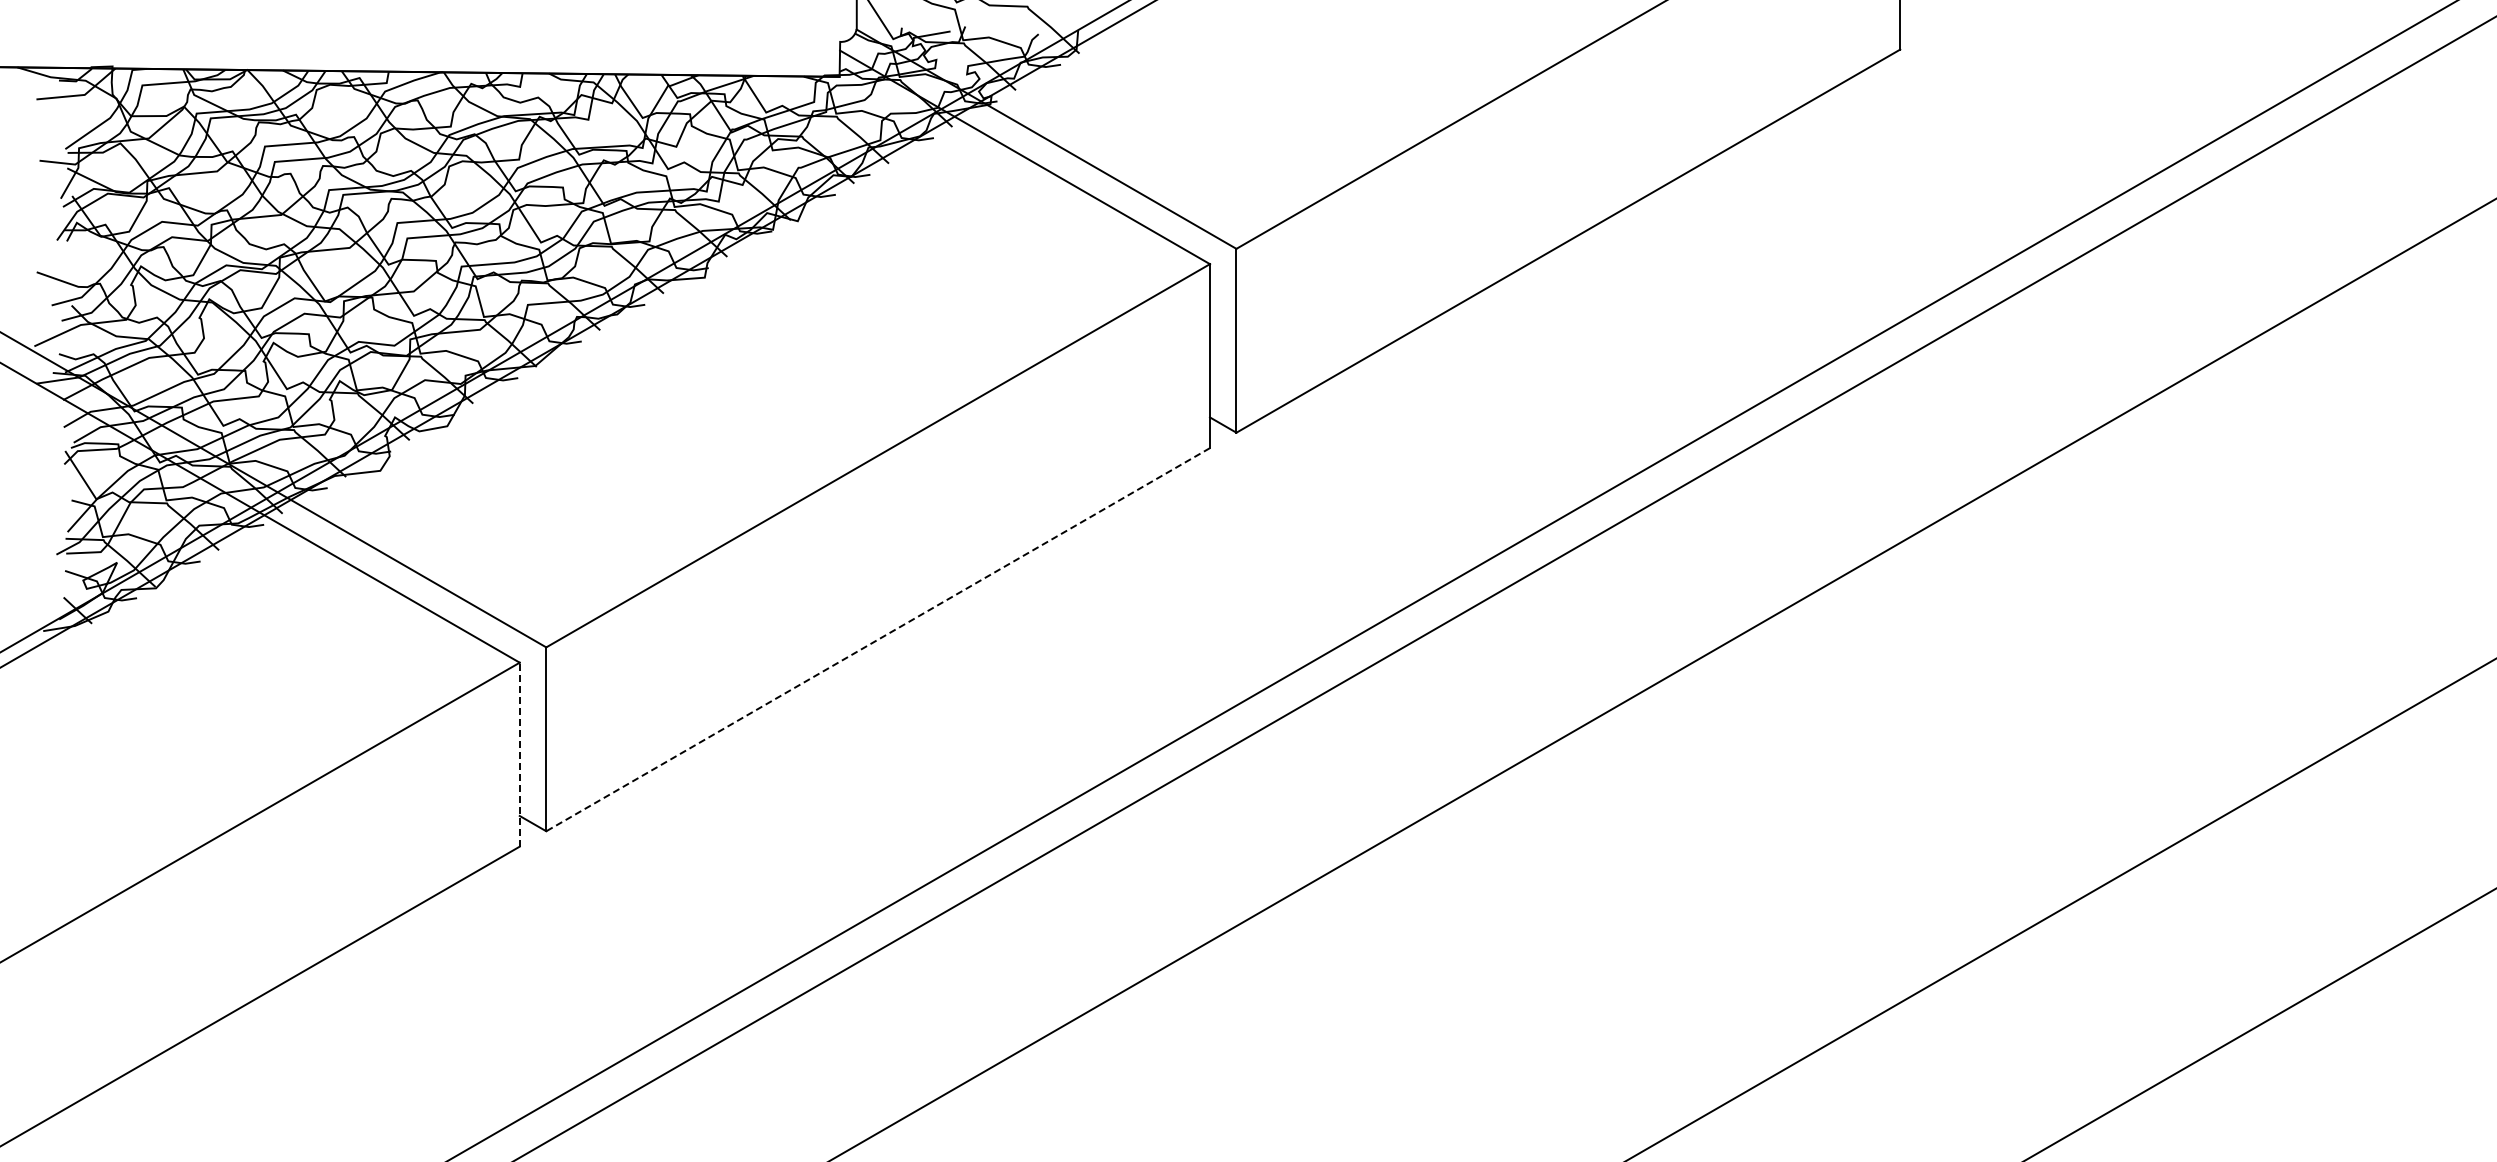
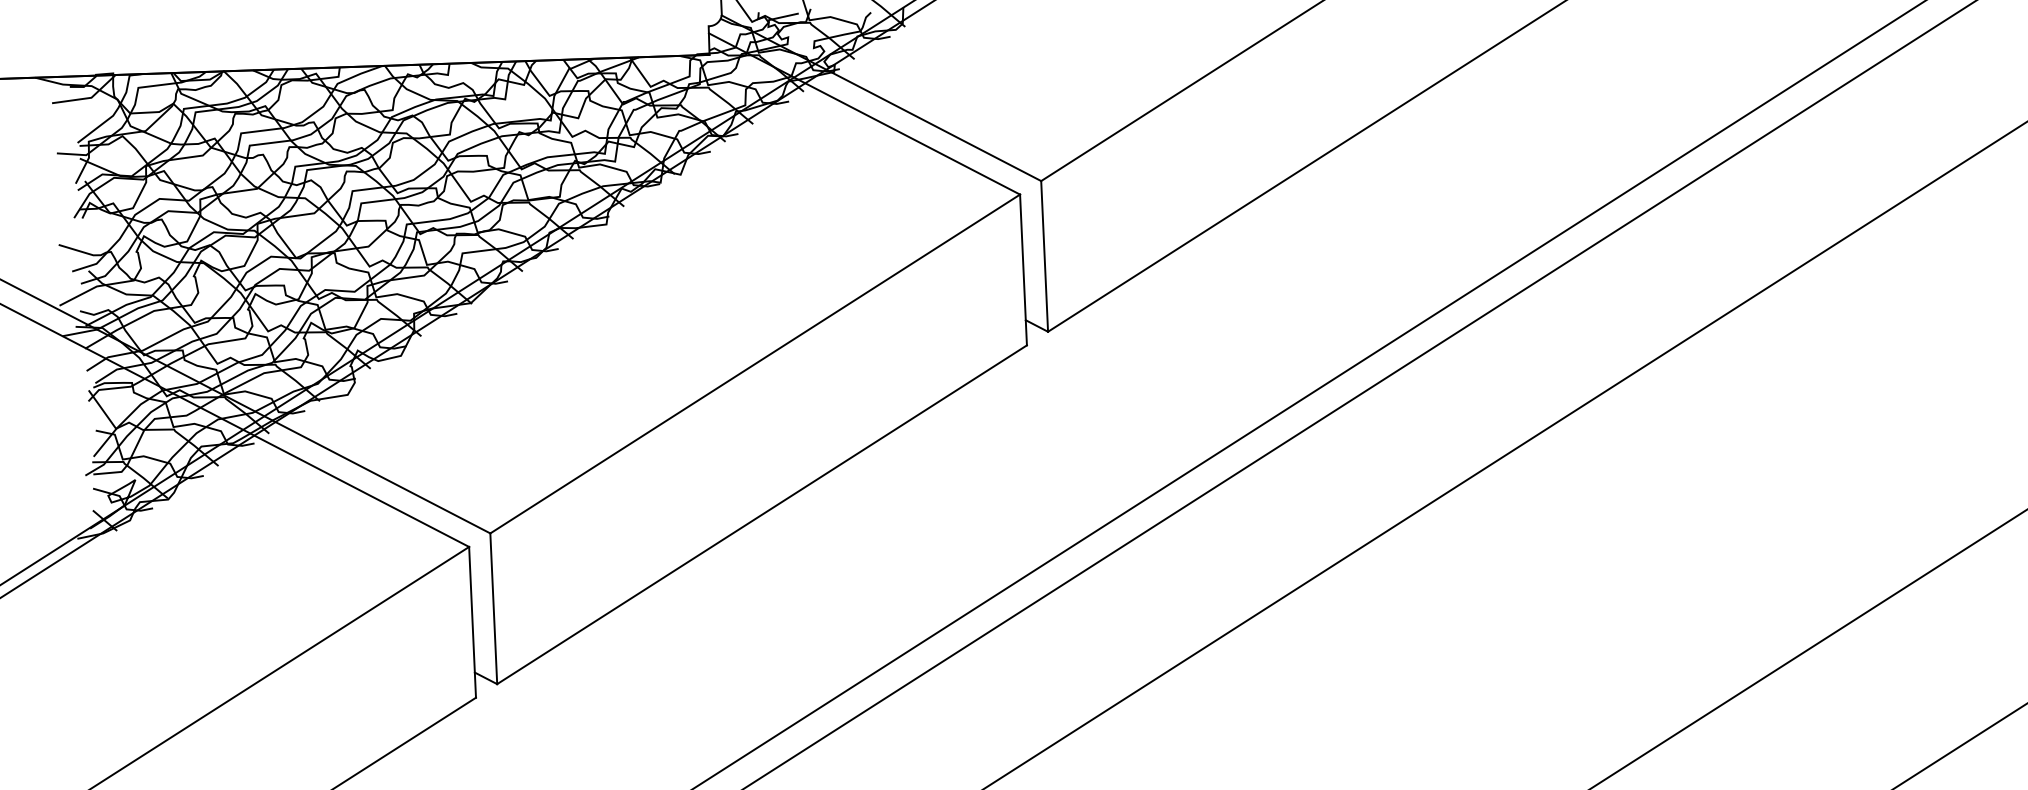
line: (877, 639) -> (761, 514), dashed -> solid
line: (519, 754) -> (472, 622), dashed -> solid

